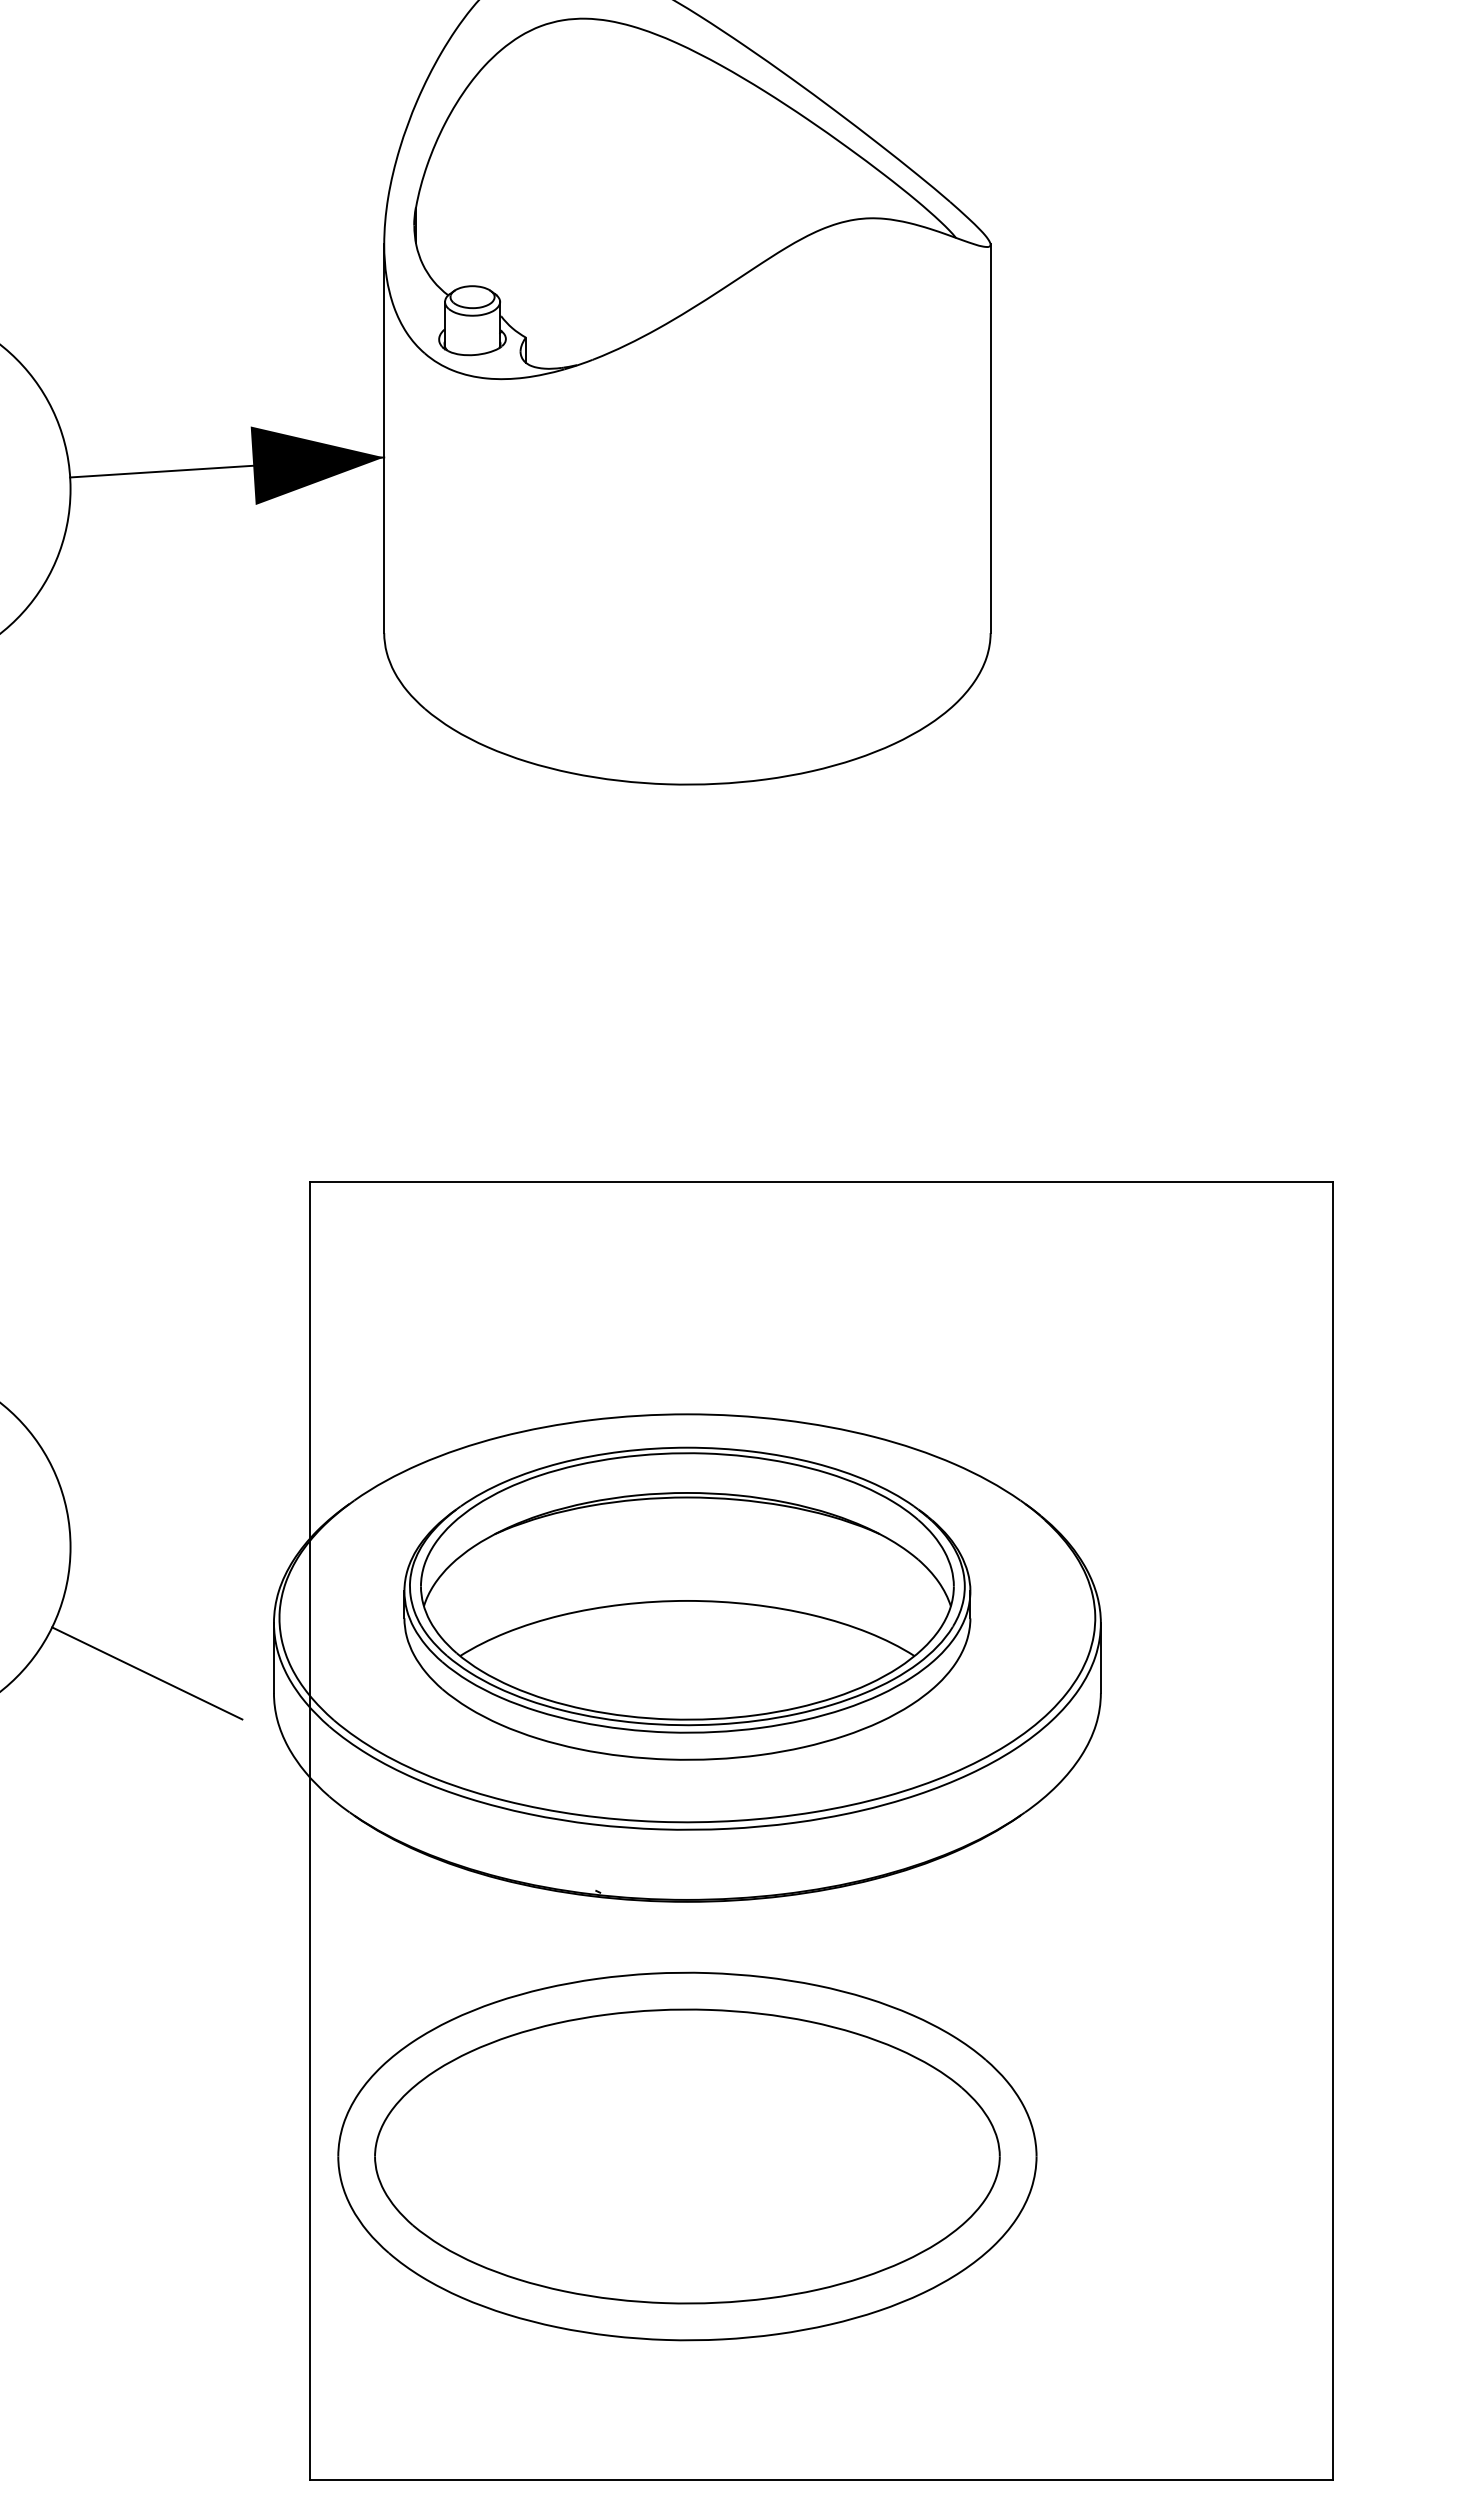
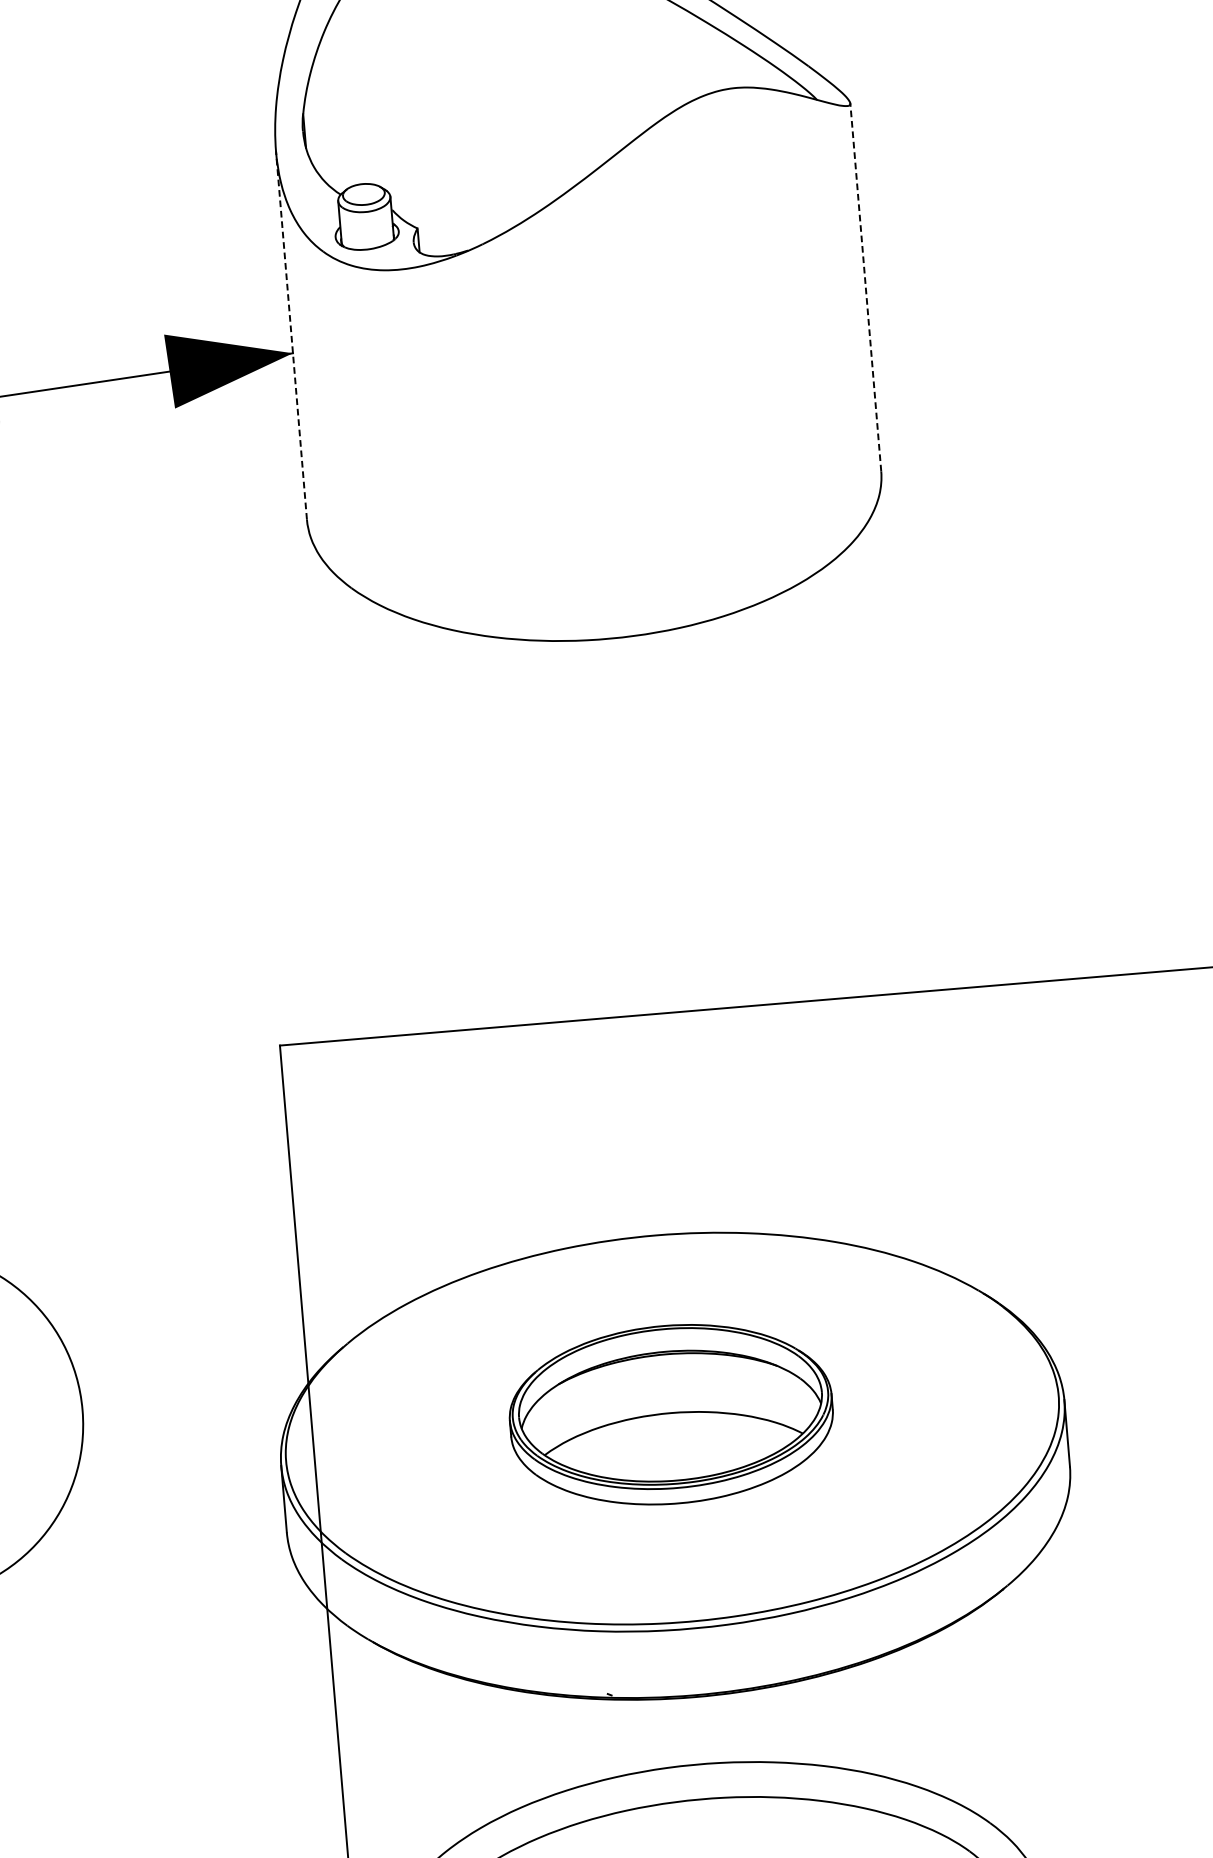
line: (384, 438) -> (291, 335), solid -> dashed
line: (990, 438) -> (865, 287), solid -> dashed
part: (687, 1603) -> (671, 1414), size x0.6
line: (147, 1673) -> (165, 1523), removed

